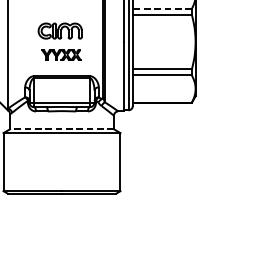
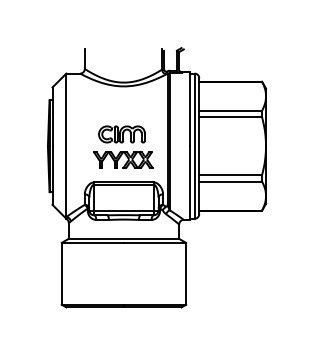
line: (162, 8) -> (230, 110), dashed -> solid
part: (61, 54) -> (123, 159), size x1.43
line: (61, 128) -> (123, 238), dashed -> solid

